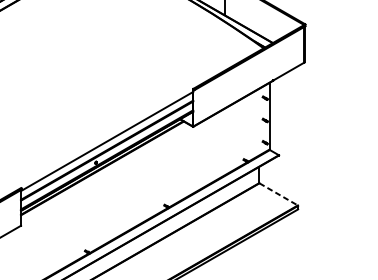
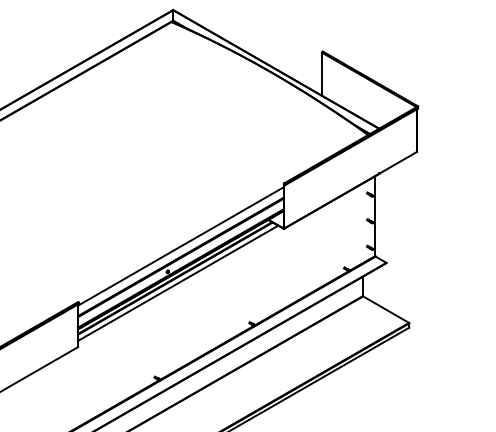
line: (105, 171) -> (178, 282), added
line: (278, 194) -> (386, 309), dashed -> solid

